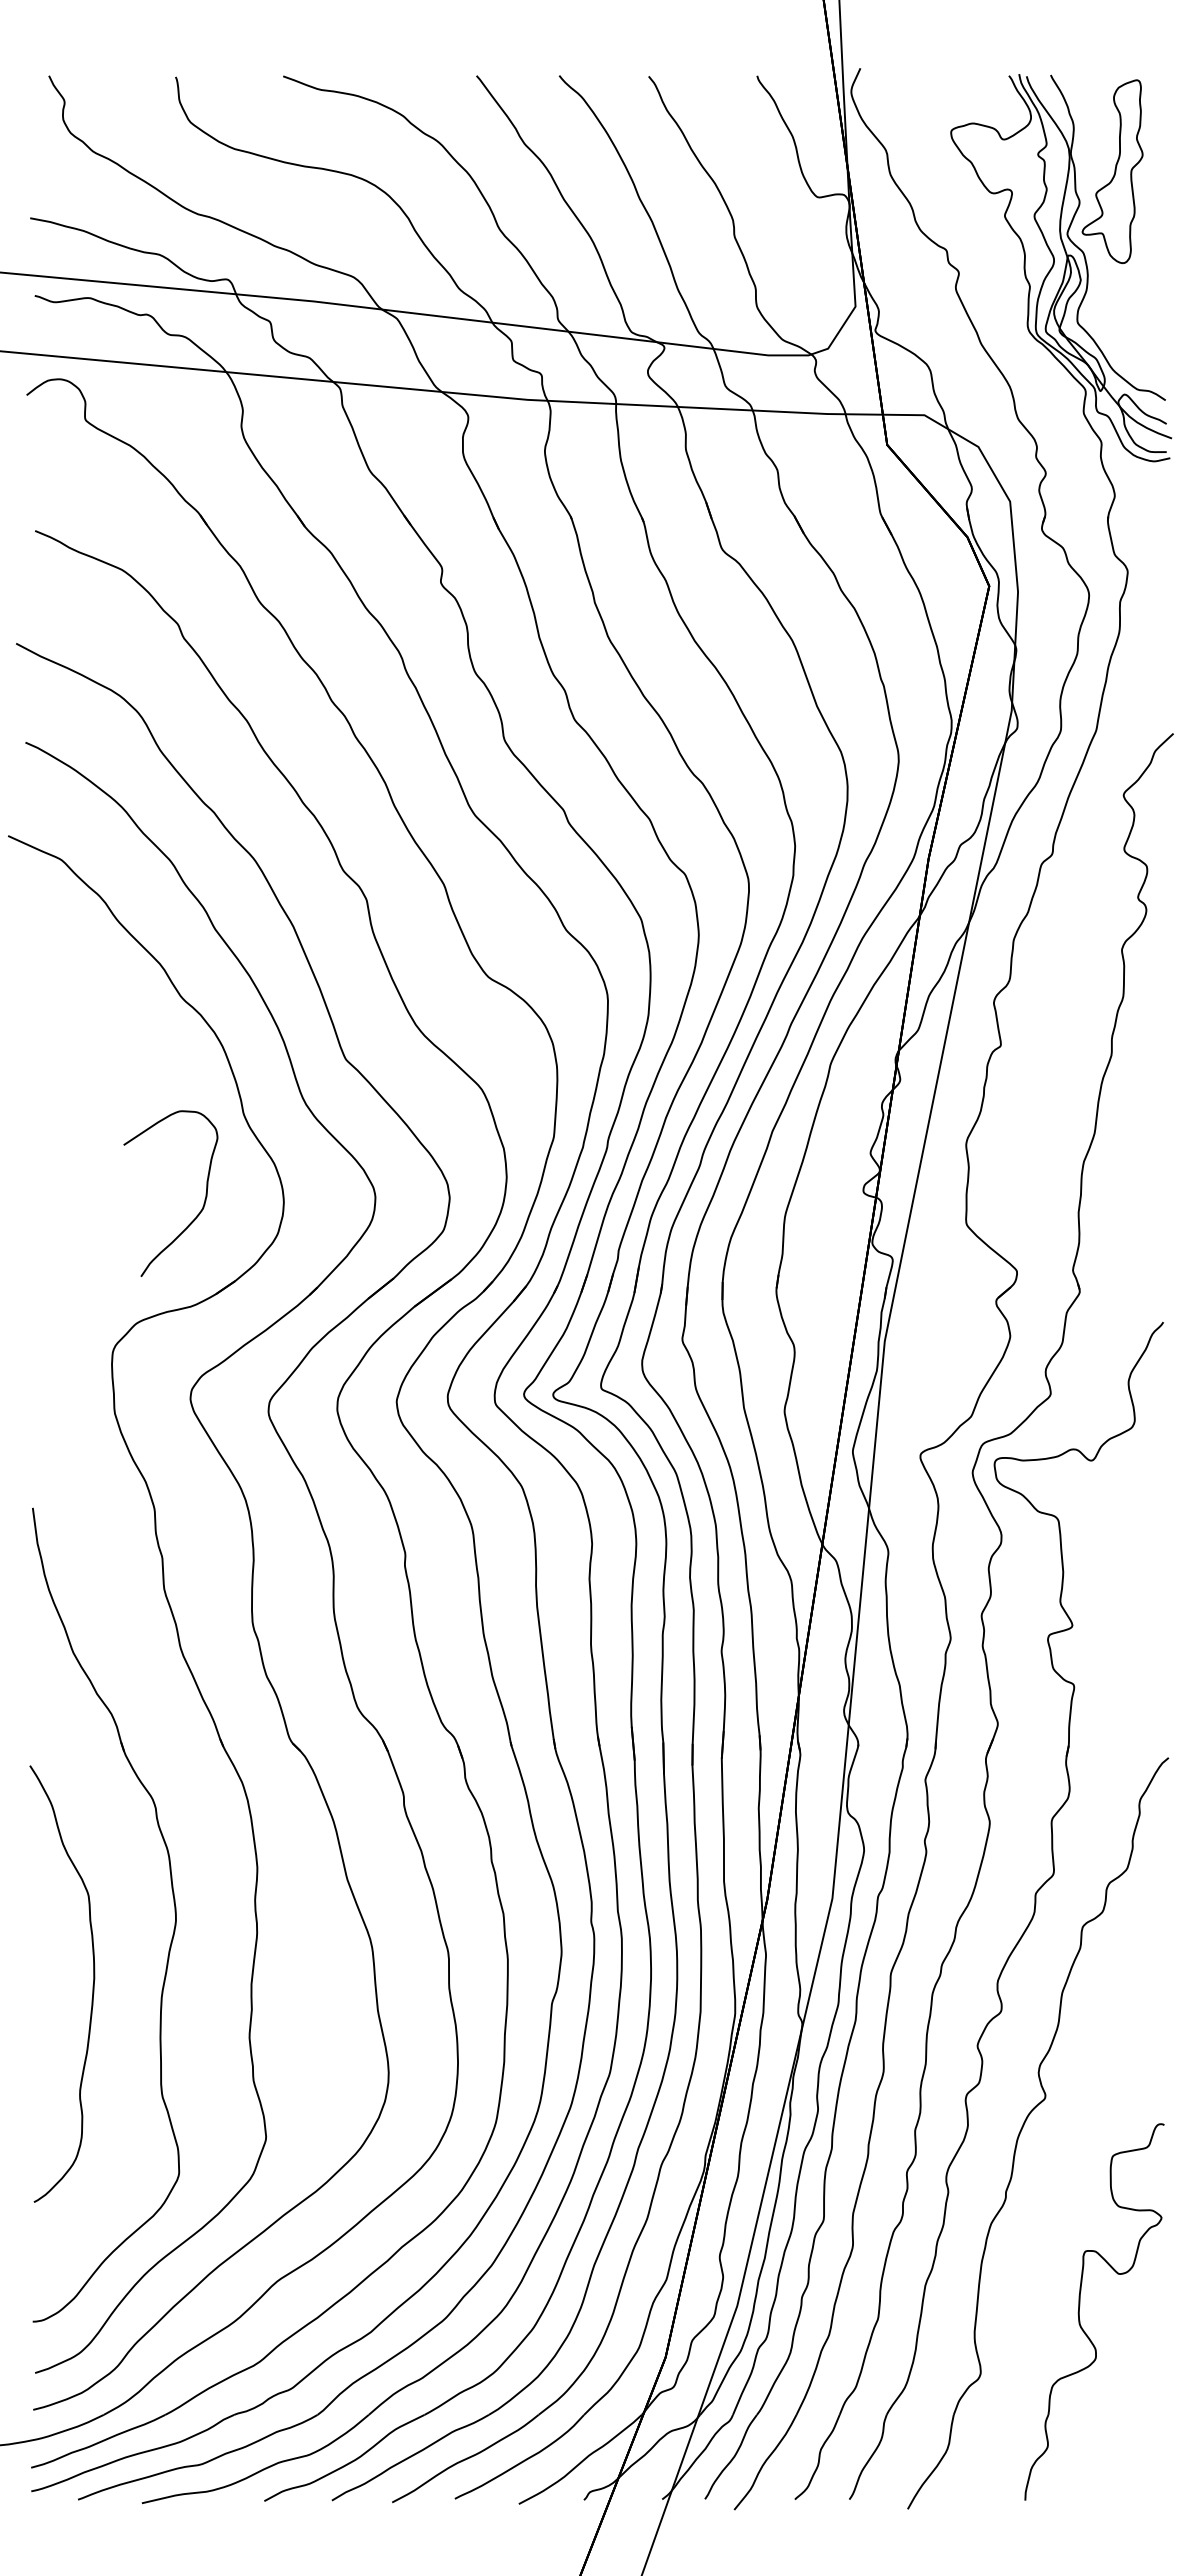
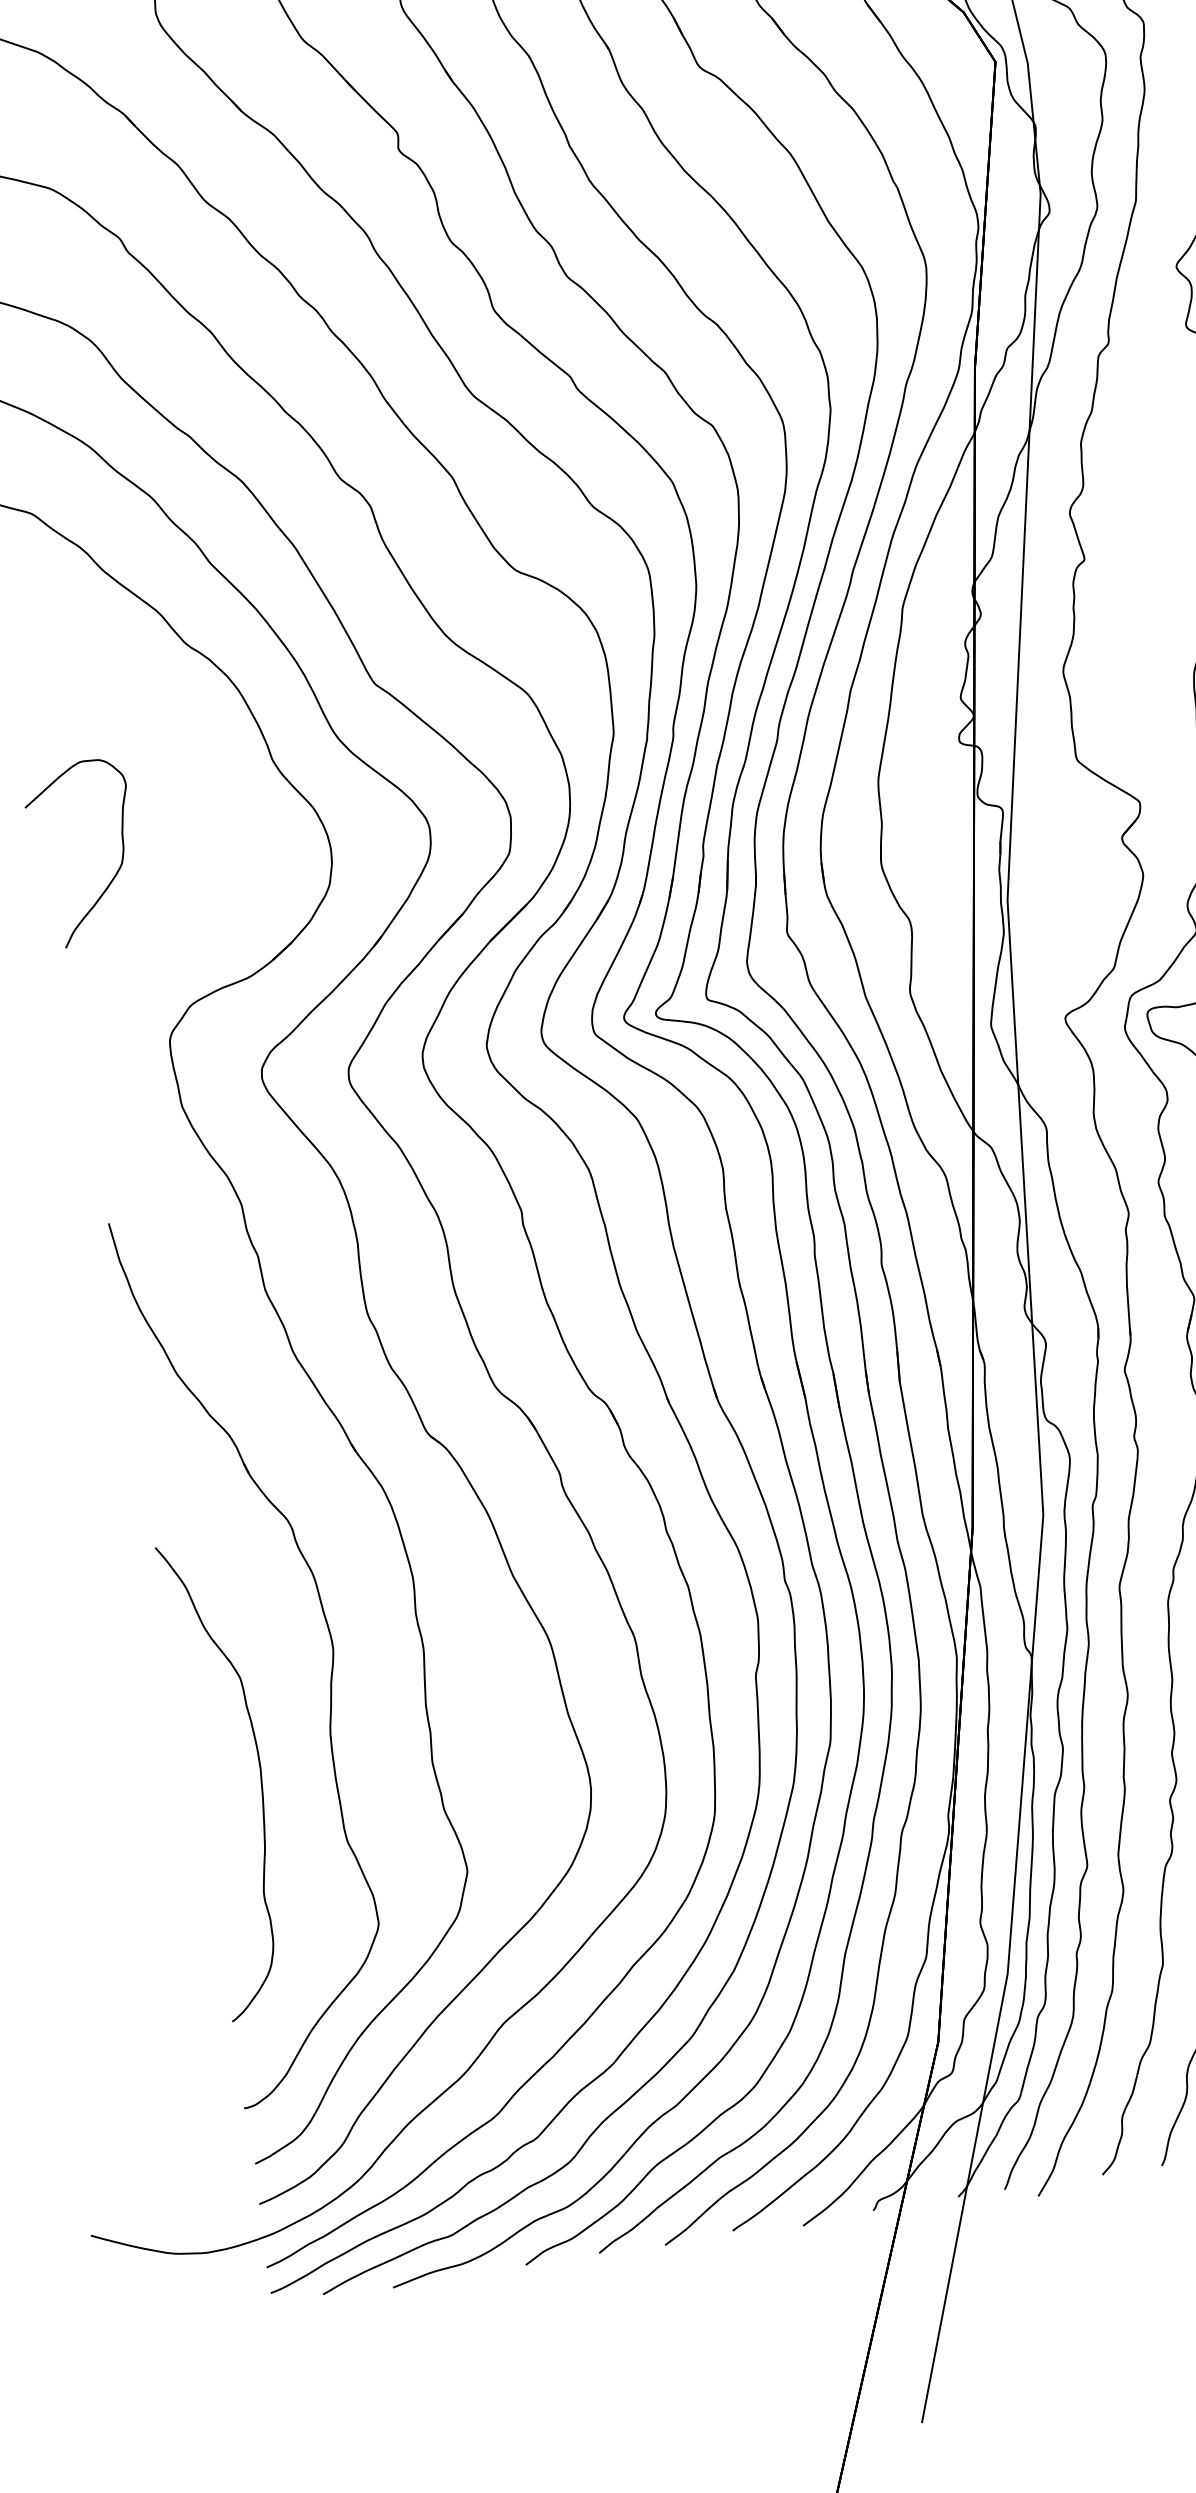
curve: (196, 1215) -> (115, 872), moved
curve: (92, 1985) -> (259, 1776), moved

